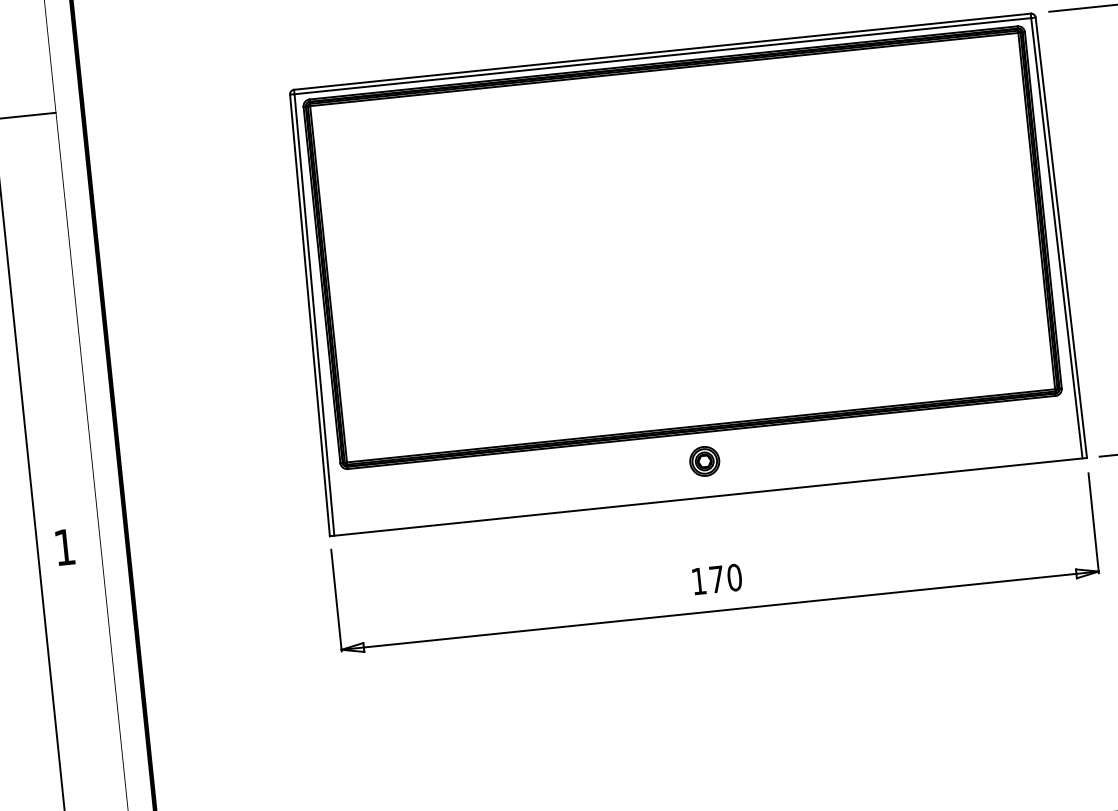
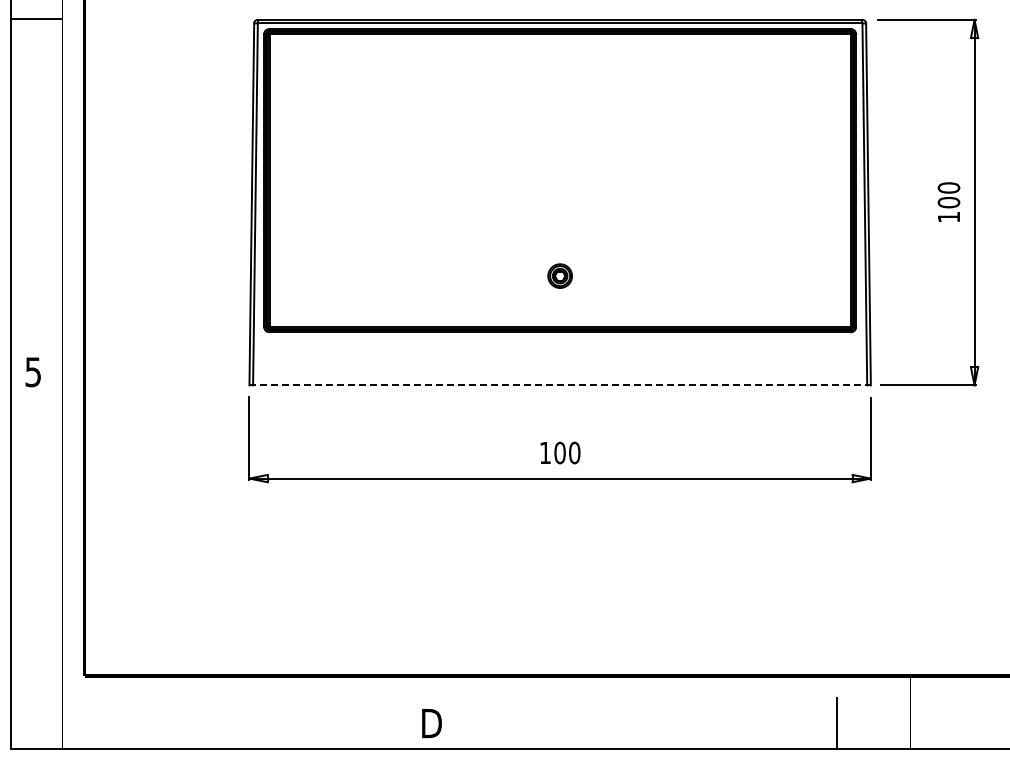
part: (703, 460) -> (559, 275), moved
line: (708, 497) -> (560, 385), solid -> dashed
text: (63, 547) -> (32, 372), 1 -> 5
text: (716, 578) -> (559, 452), 170 -> 100

